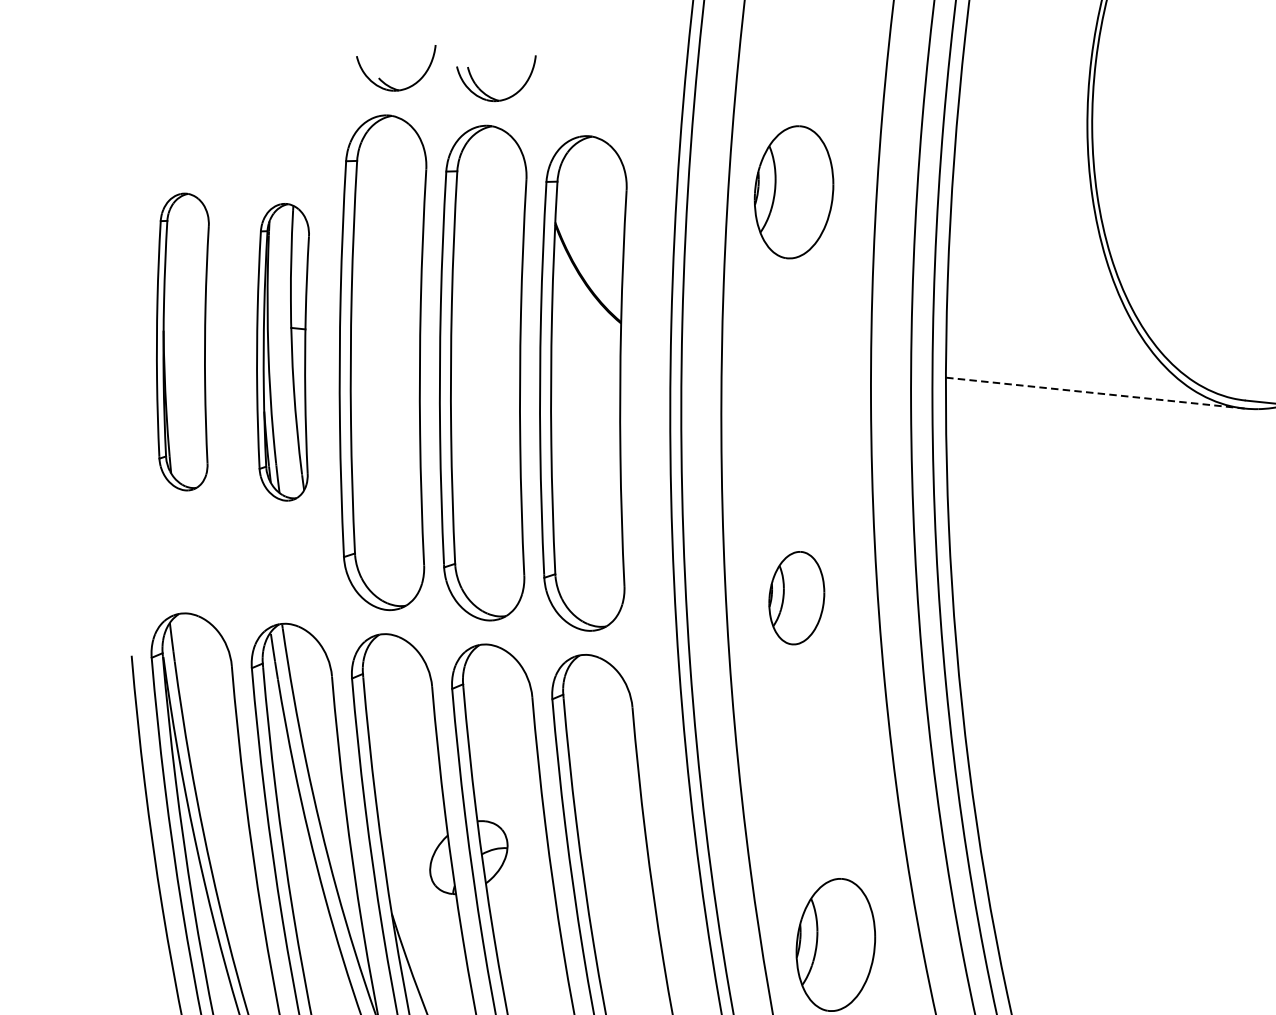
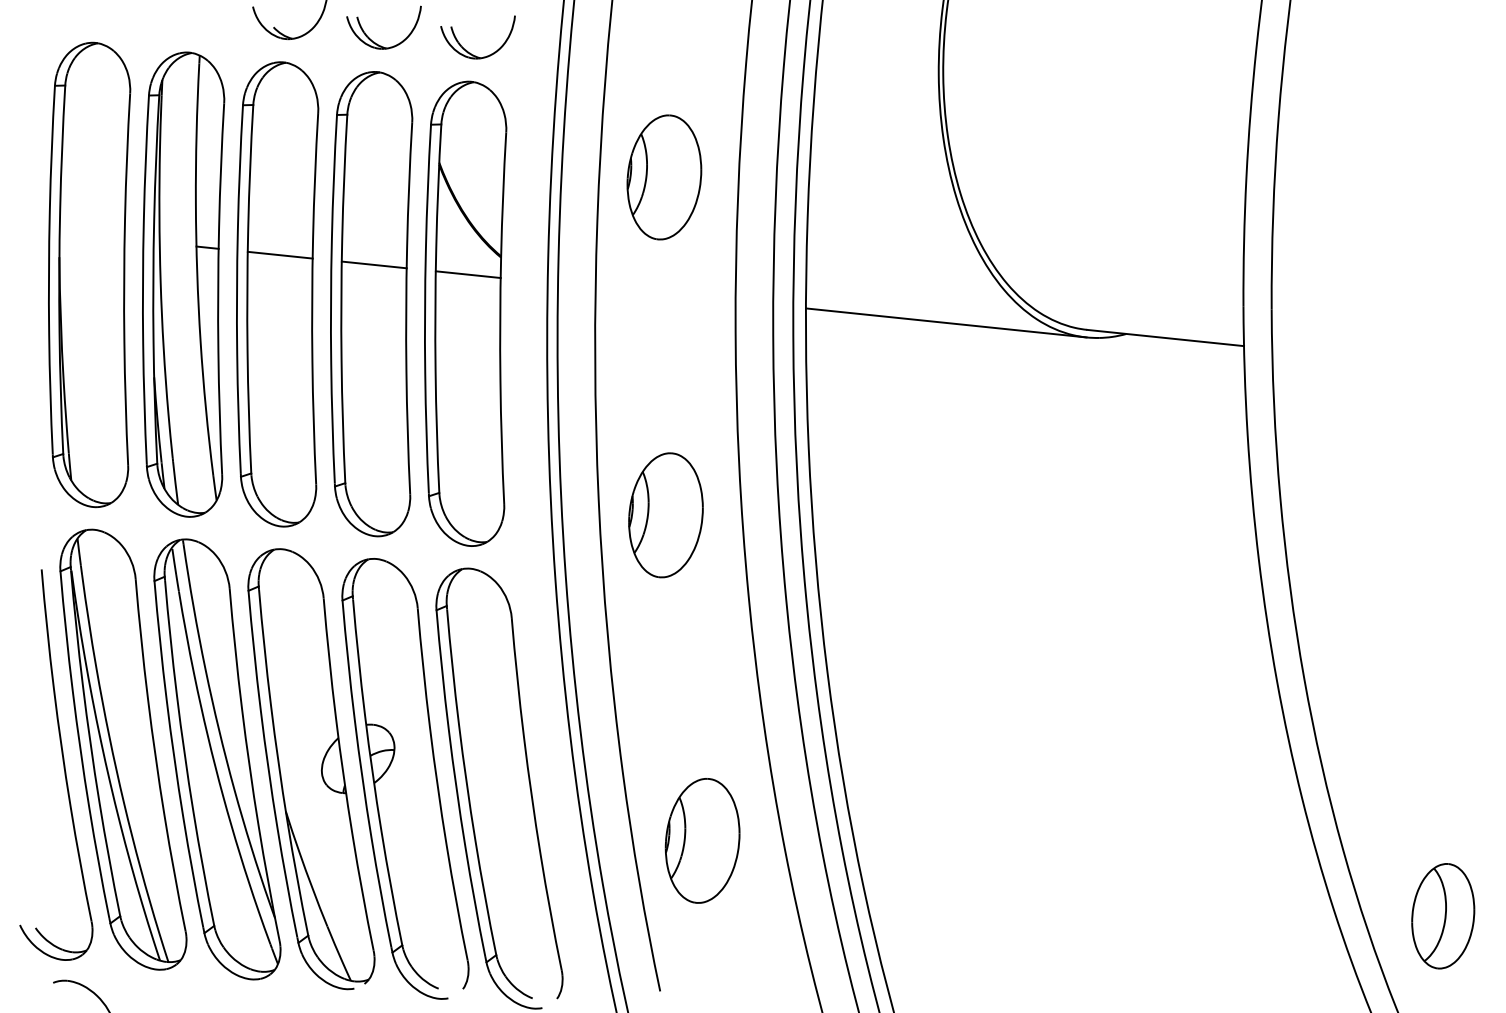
part: (584, 101) -> (466, 49), added
part: (794, 192) -> (664, 177), moved
line: (385, 320) -> (279, 254), added
line: (485, 330) -> (373, 264), added
part: (182, 341) -> (89, 274), size x1.67
line: (585, 341) -> (467, 274), added
part: (282, 352) -> (183, 284), size x1.67
line: (1095, 392) -> (946, 322), dashed -> solid
part: (796, 598) -> (665, 515), size x1.43

